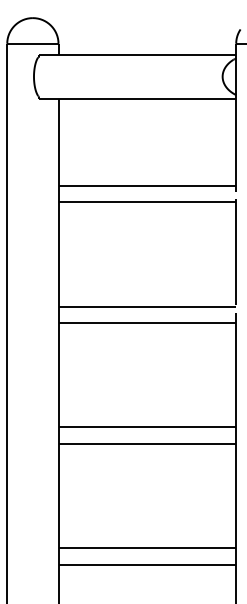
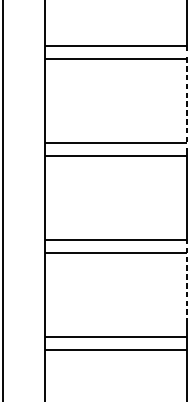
line: (236, 252) -> (187, 99), solid -> dashed
line: (236, 478) -> (187, 281), solid -> dashed

